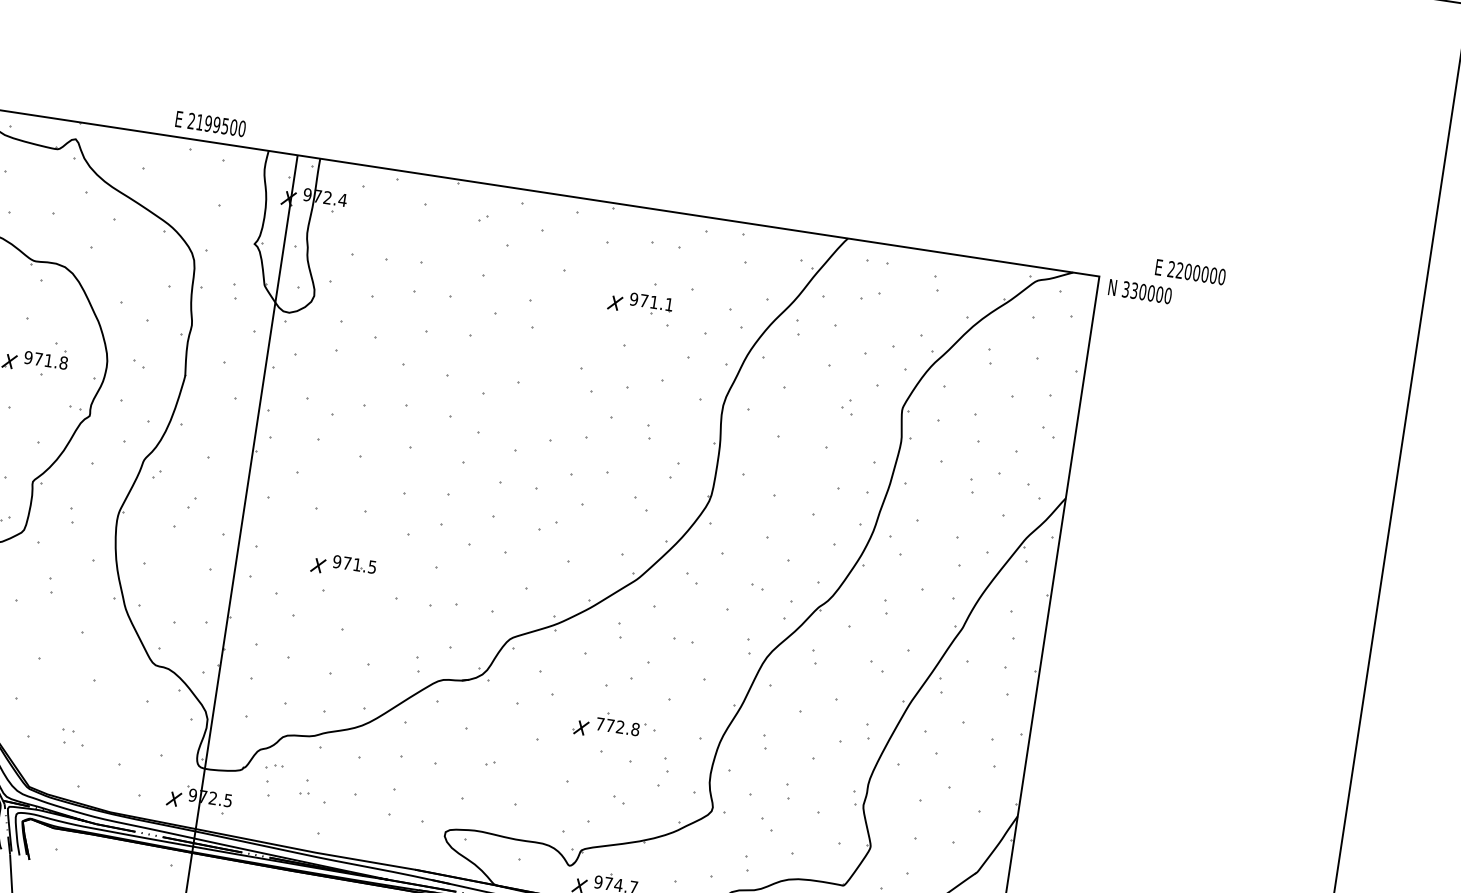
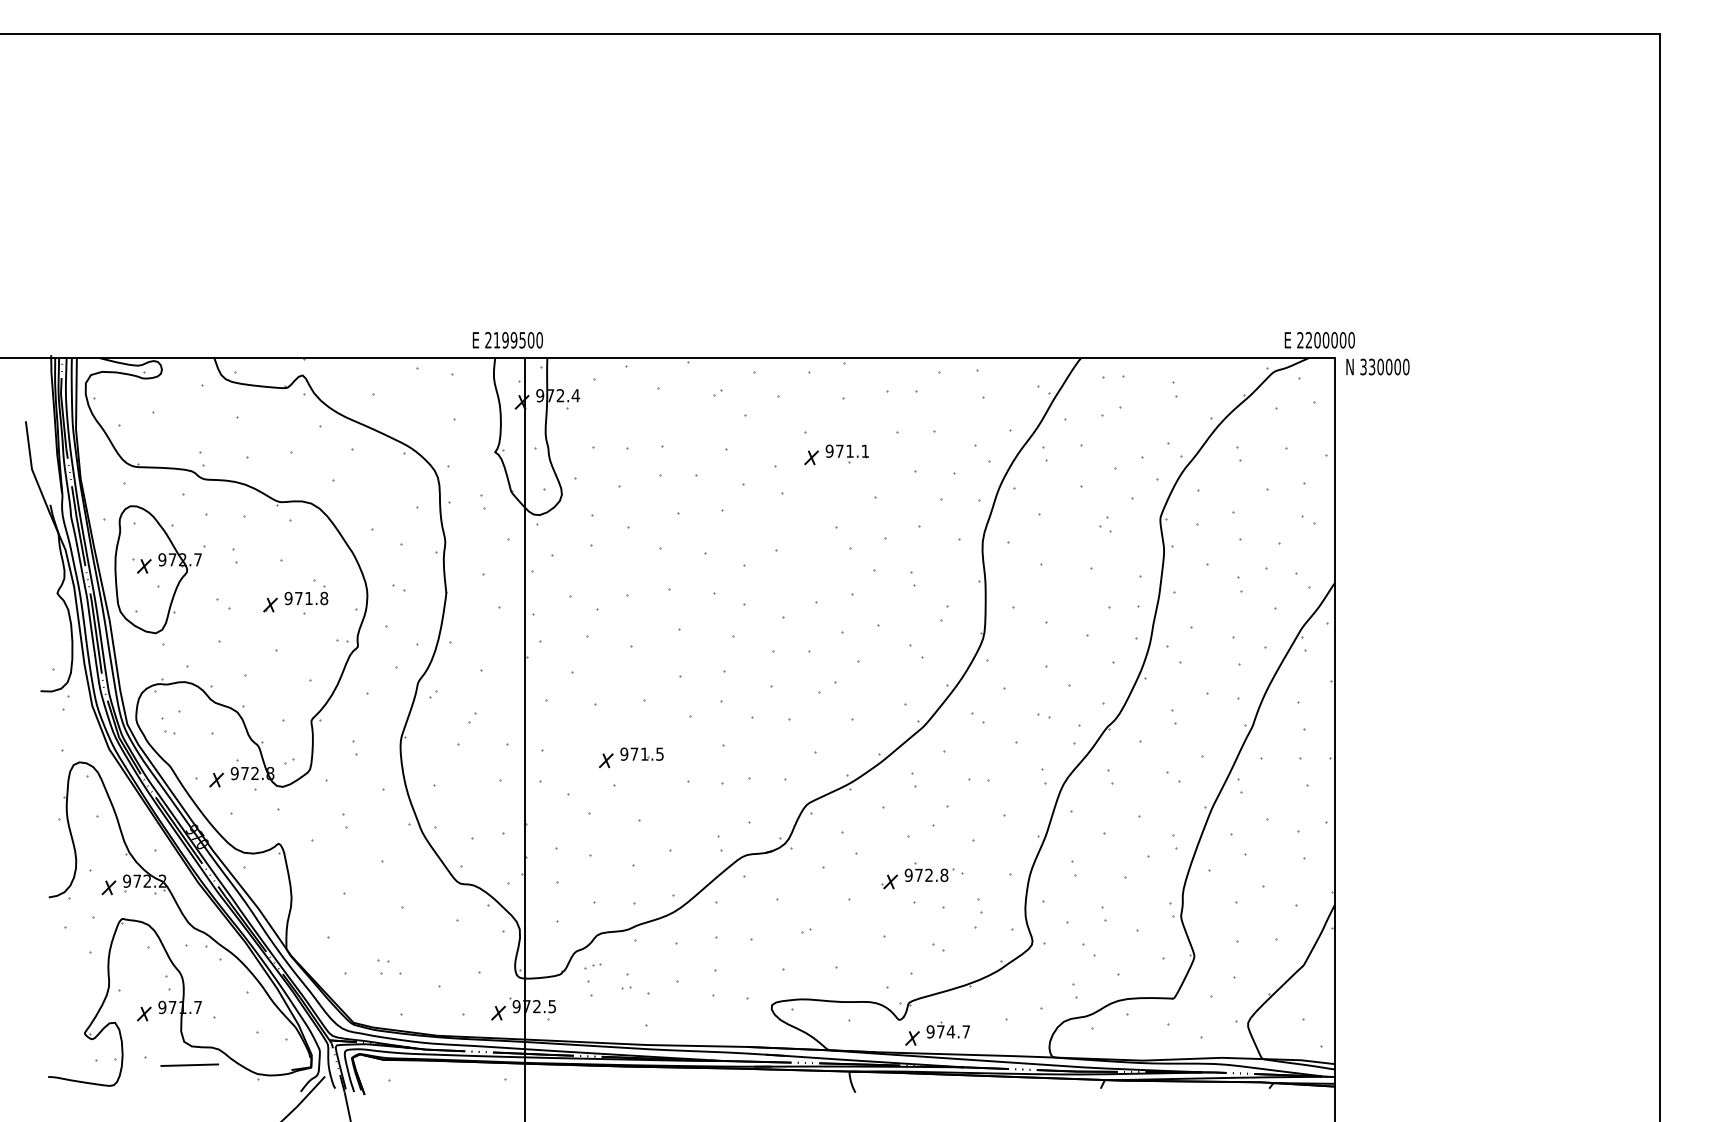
text: (210, 124) -> (507, 340), moved
text: (1190, 272) -> (1319, 340), moved
part: (640, 303) -> (836, 454), moved
text: (600, 723) -> (908, 874), 772.8 -> 972.8

